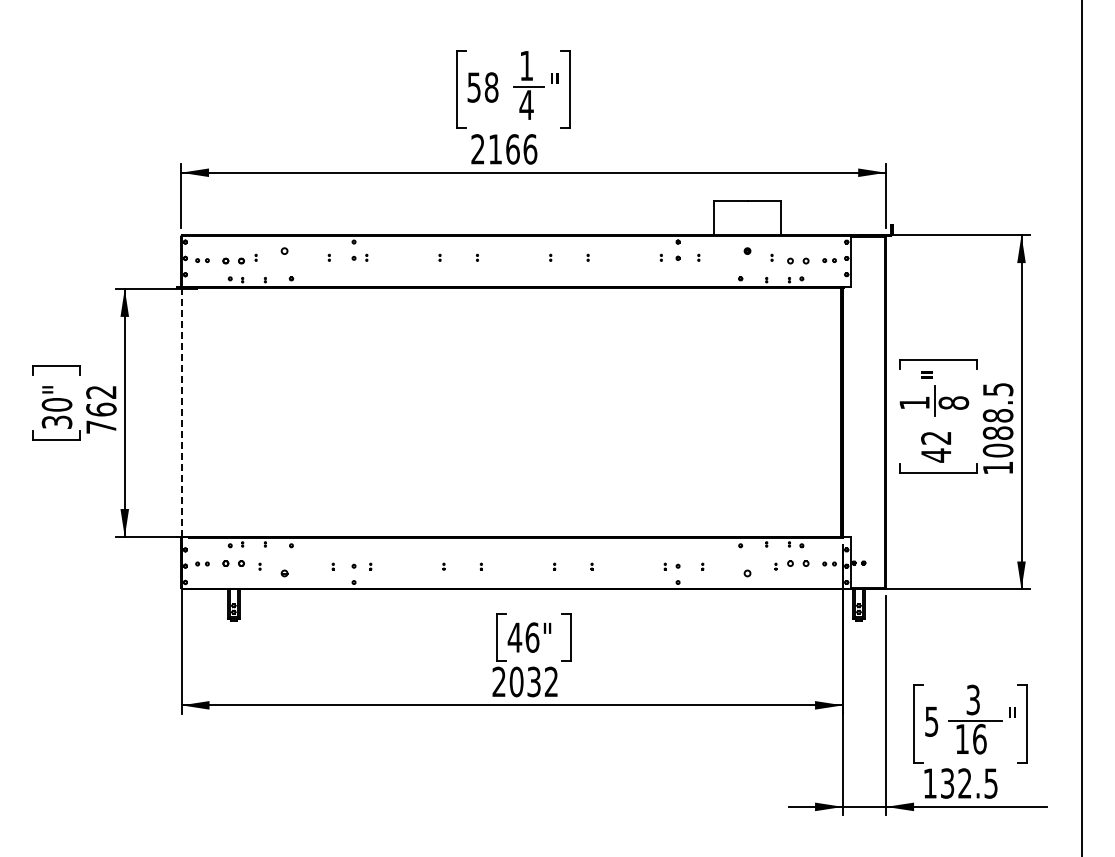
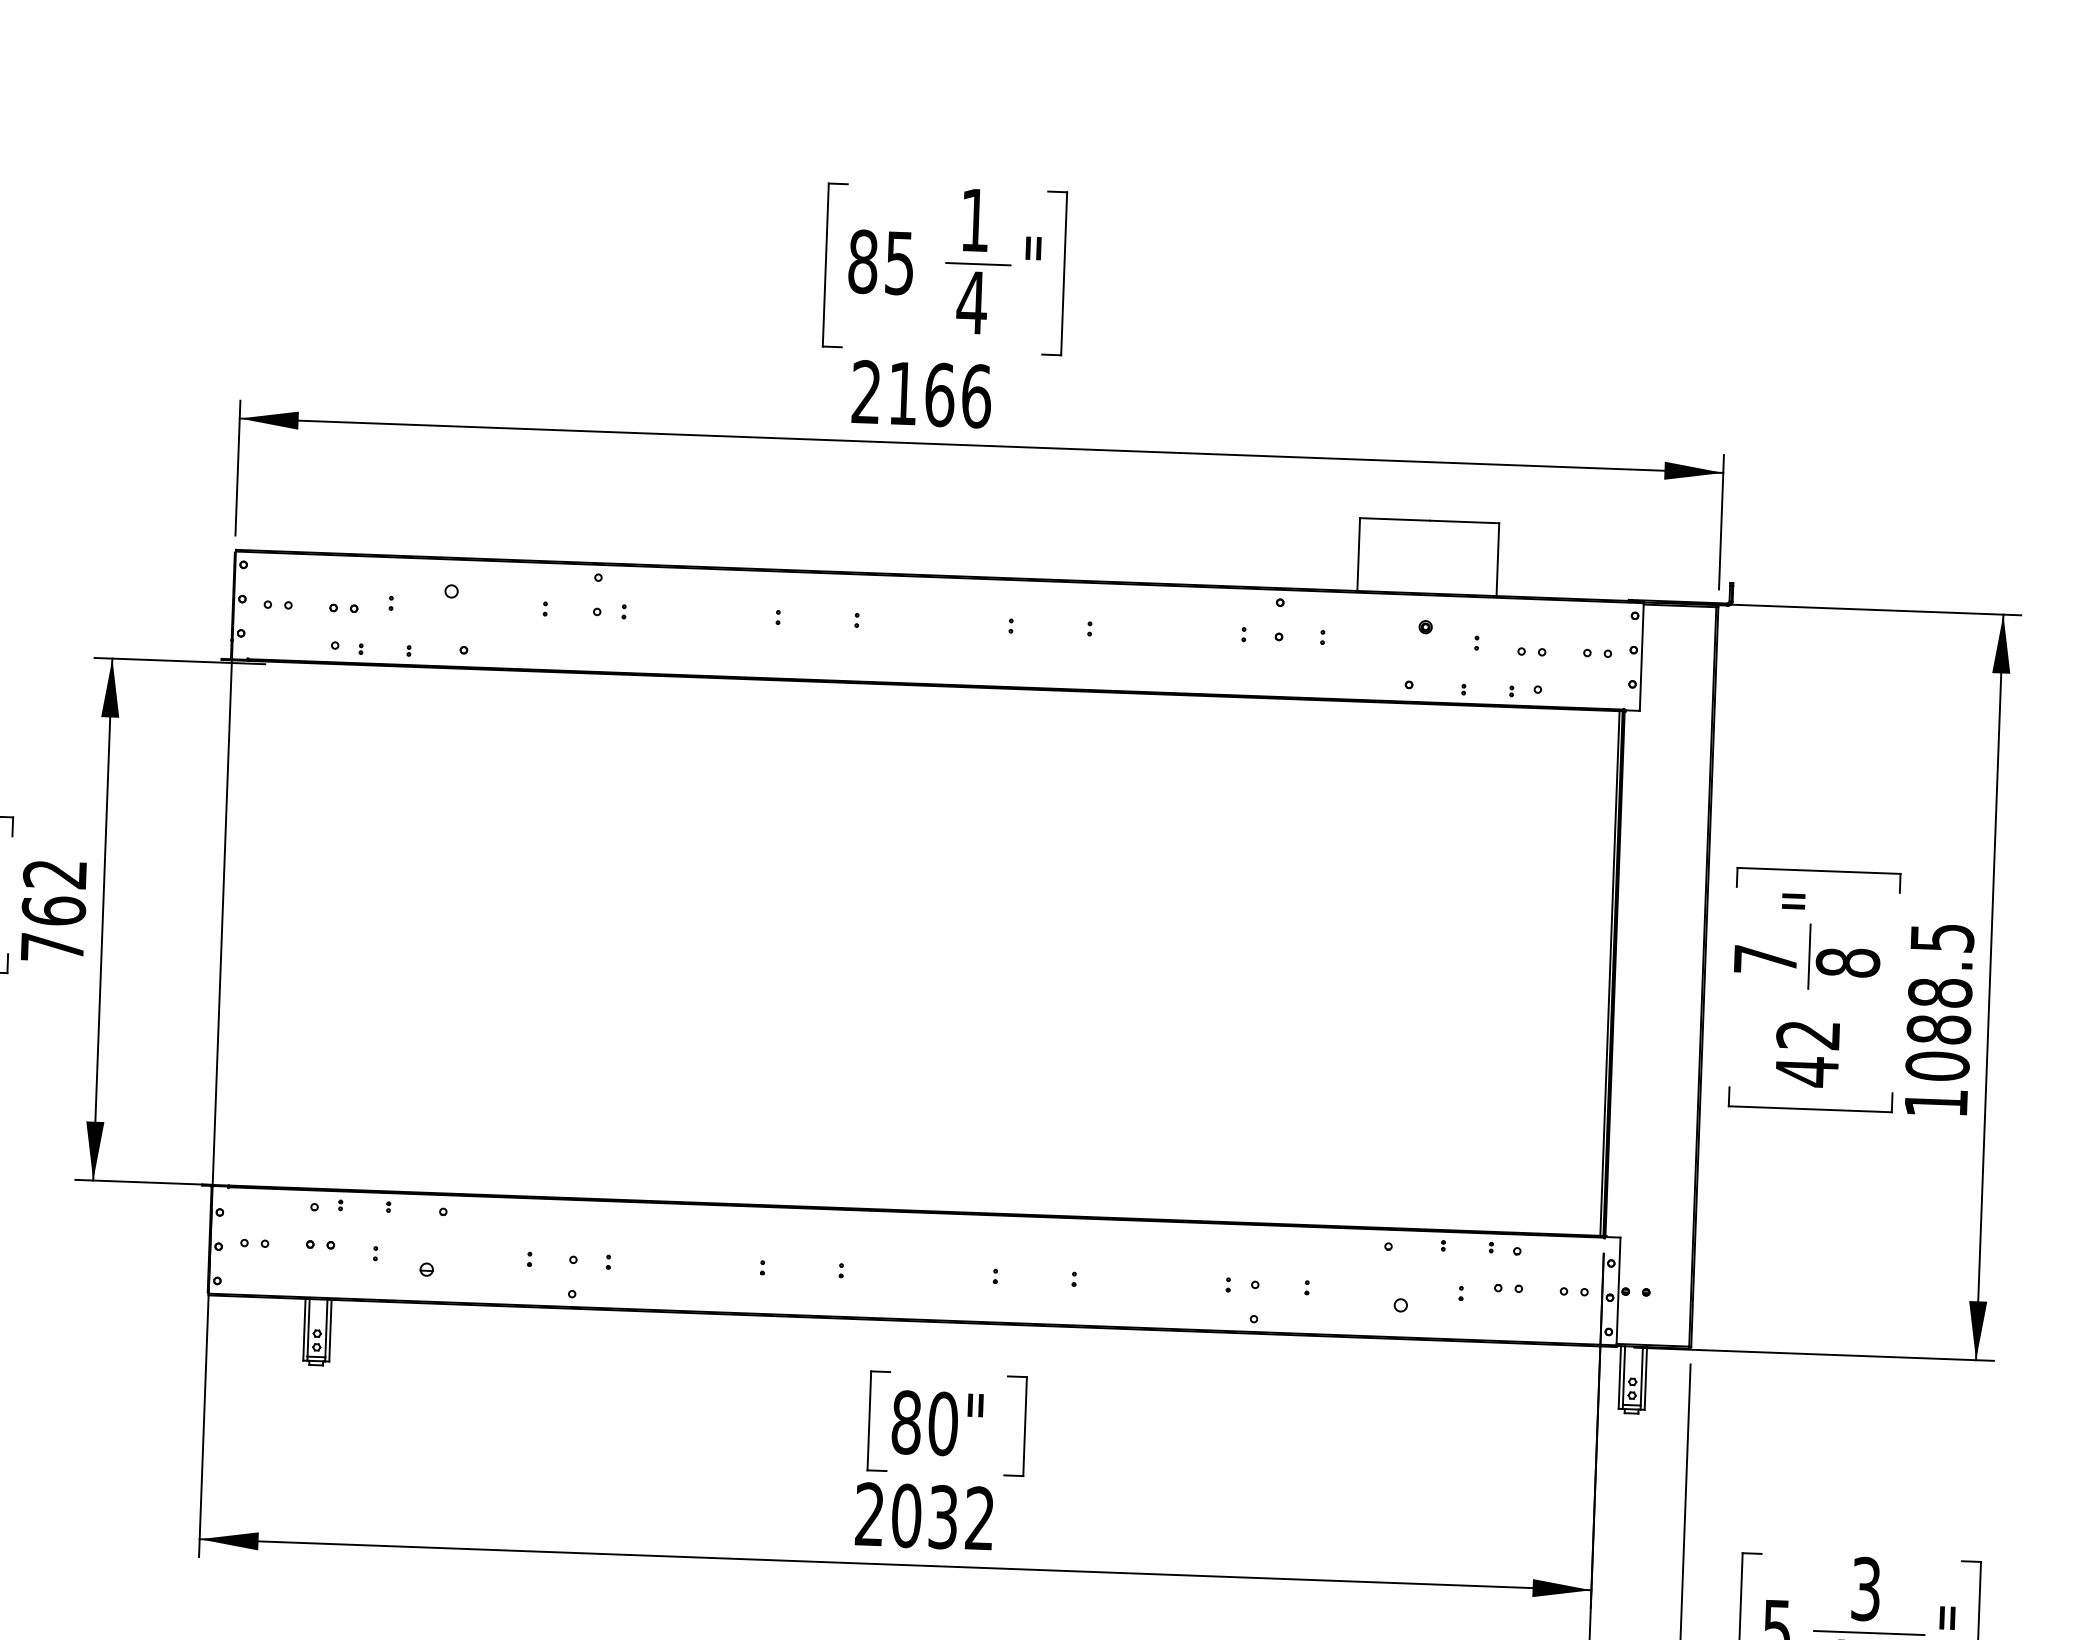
text: (482, 87) -> (880, 262), 58 -> 85
part: (233, 260) -> (343, 607), size x0.62
part: (798, 260) -> (1532, 650), size x0.62
text: (914, 402) -> (1765, 958), 1 -> 7
line: (181, 412) -> (222, 922), dashed -> solid
part: (233, 563) -> (319, 1244), size x0.62
part: (798, 563) -> (1508, 1288), size x0.62
text: (523, 637) -> (924, 1422), 46" -> 80"

